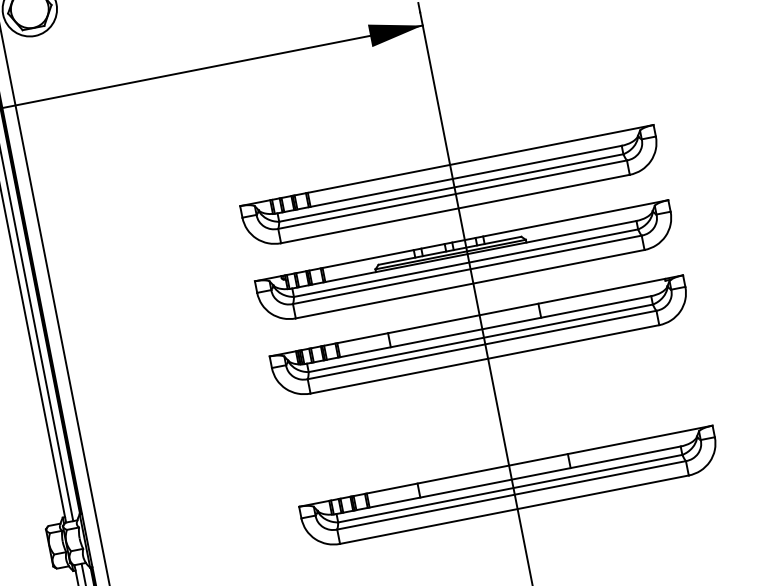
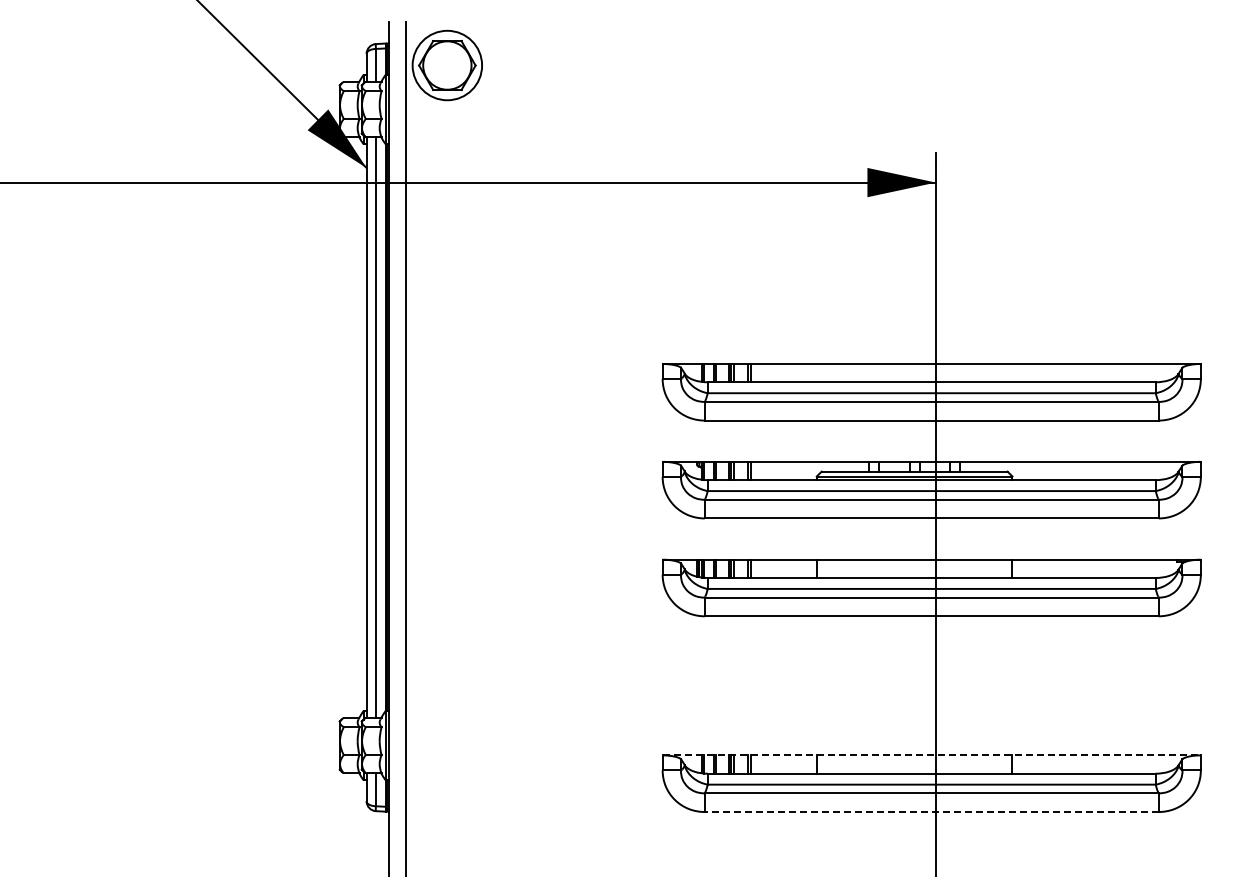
line: (506, 466) -> (932, 755), solid -> dashed
line: (514, 510) -> (931, 812), solid -> dashed

